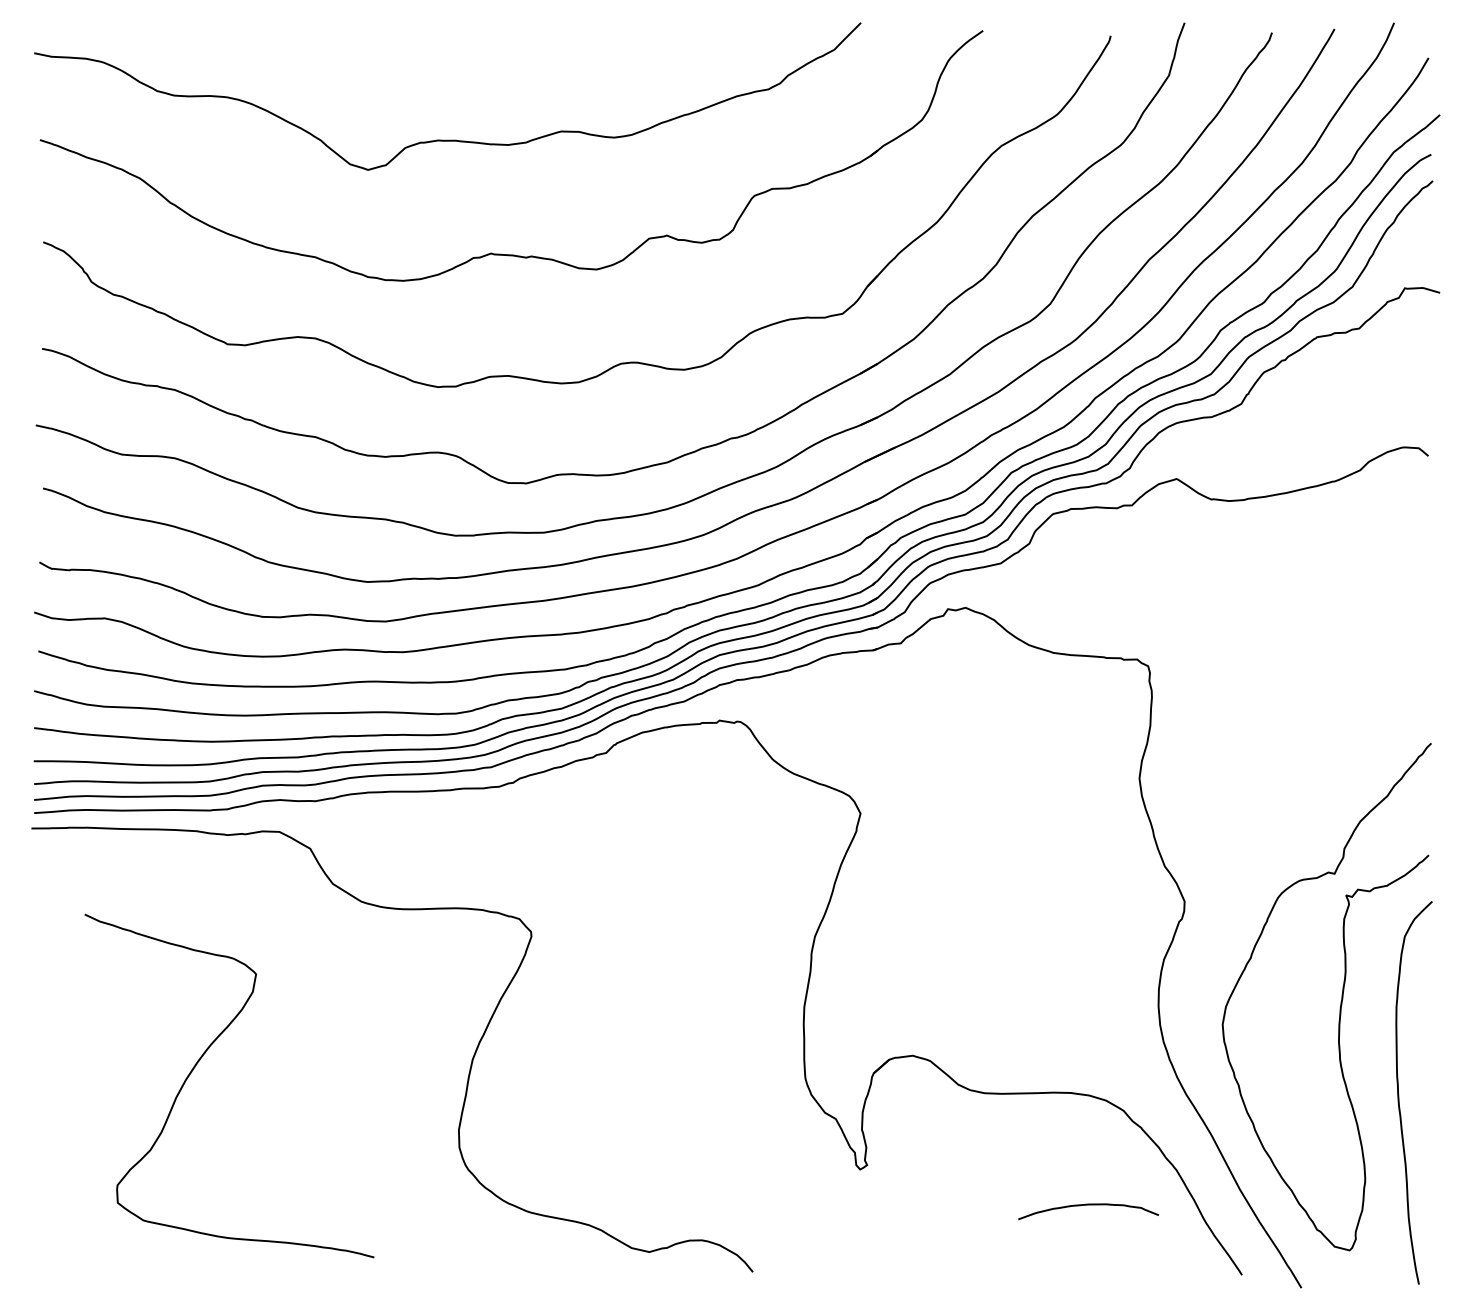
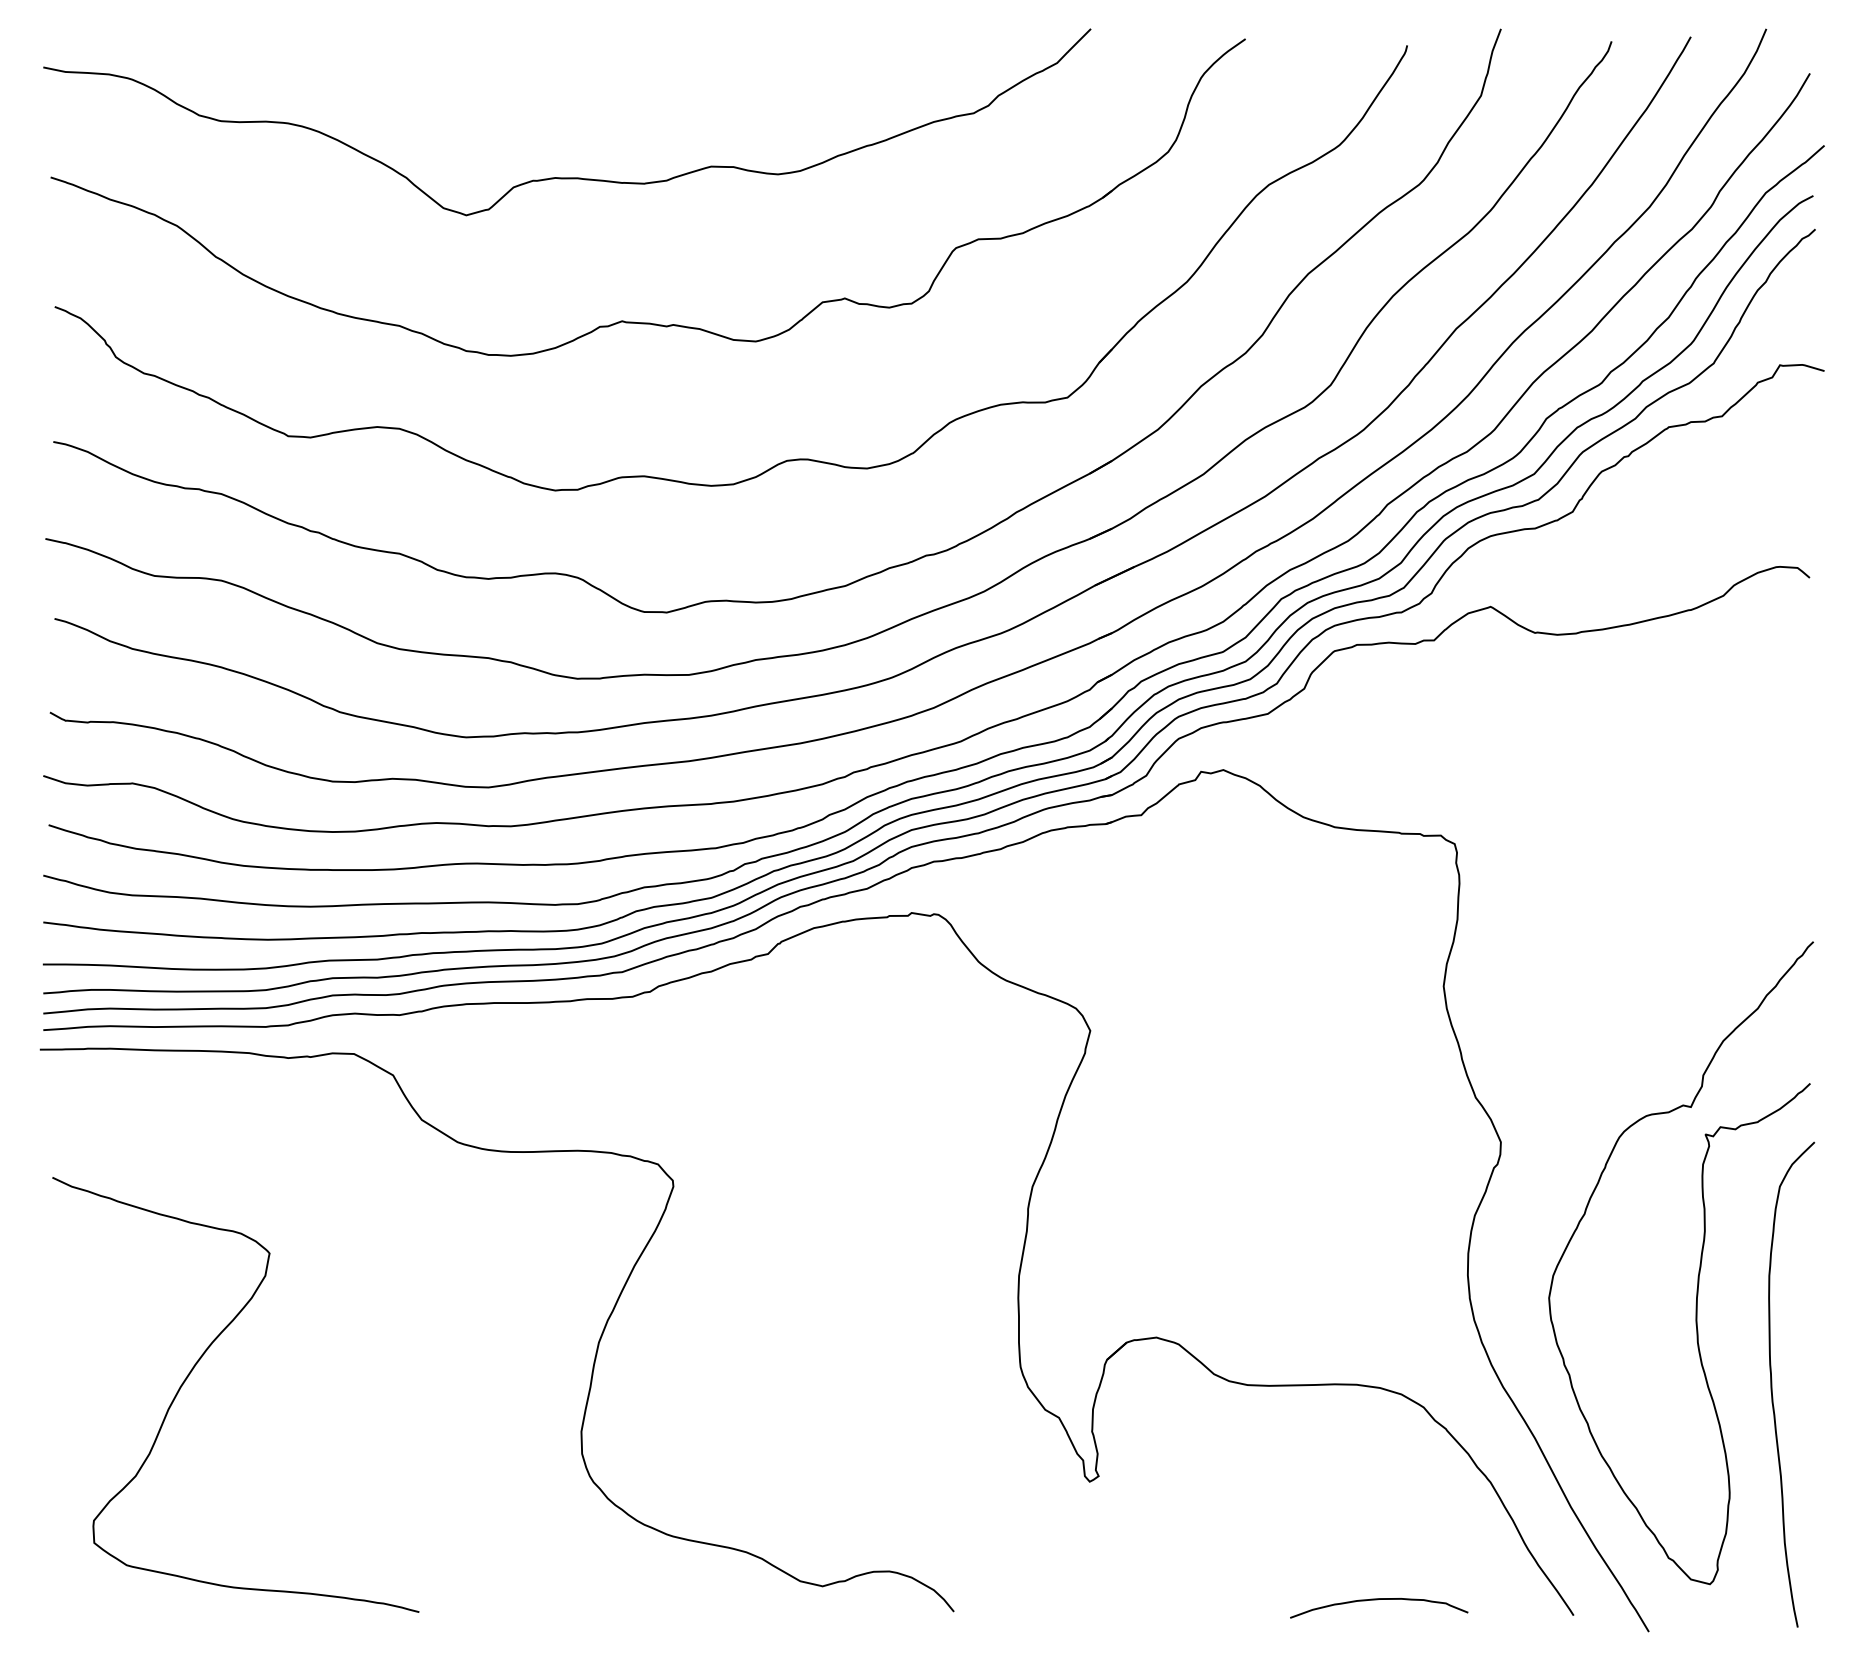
curve: (196, 1065) -> (194, 1368), moved
curve: (1087, 1205) -> (1377, 1600), moved

